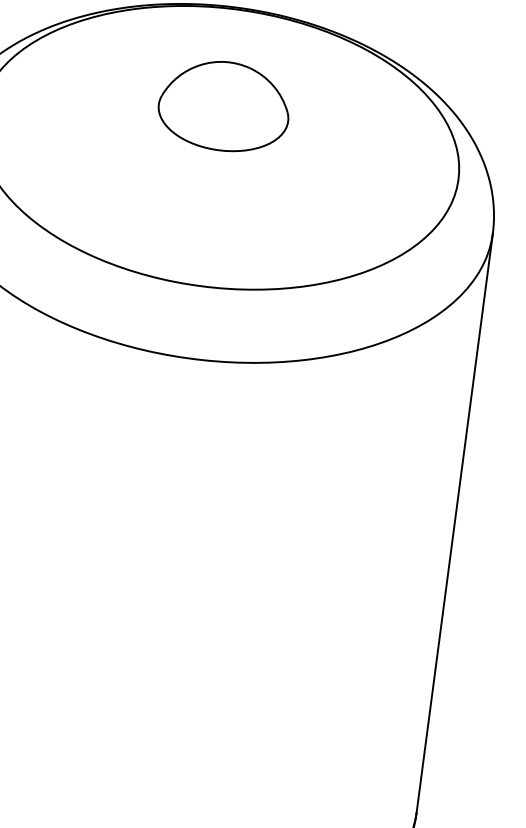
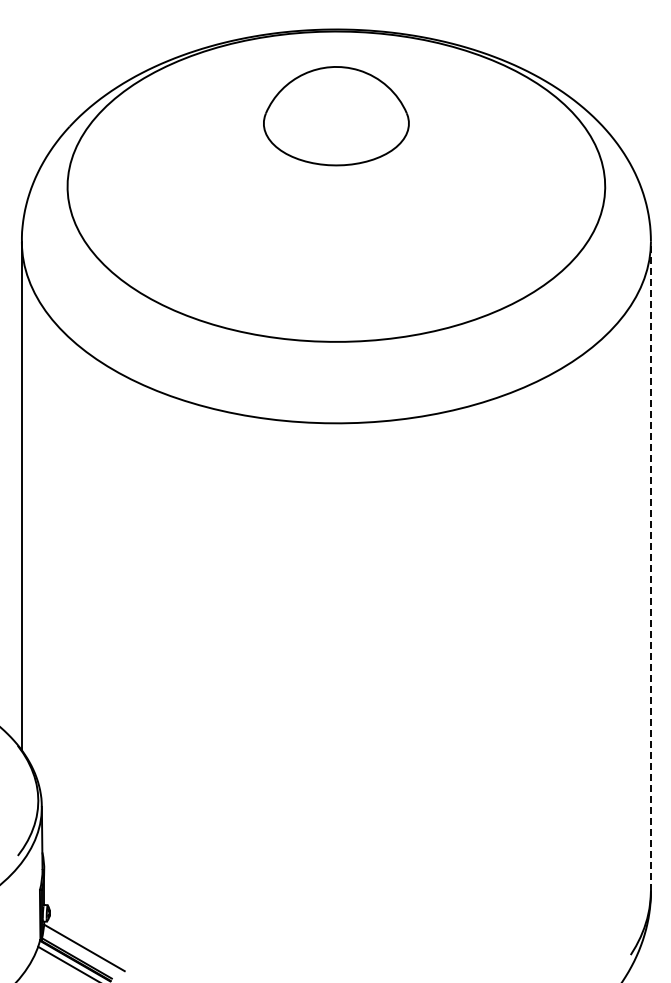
part: (224, 106) -> (336, 116), moved
line: (454, 523) -> (650, 566), solid -> dashed

